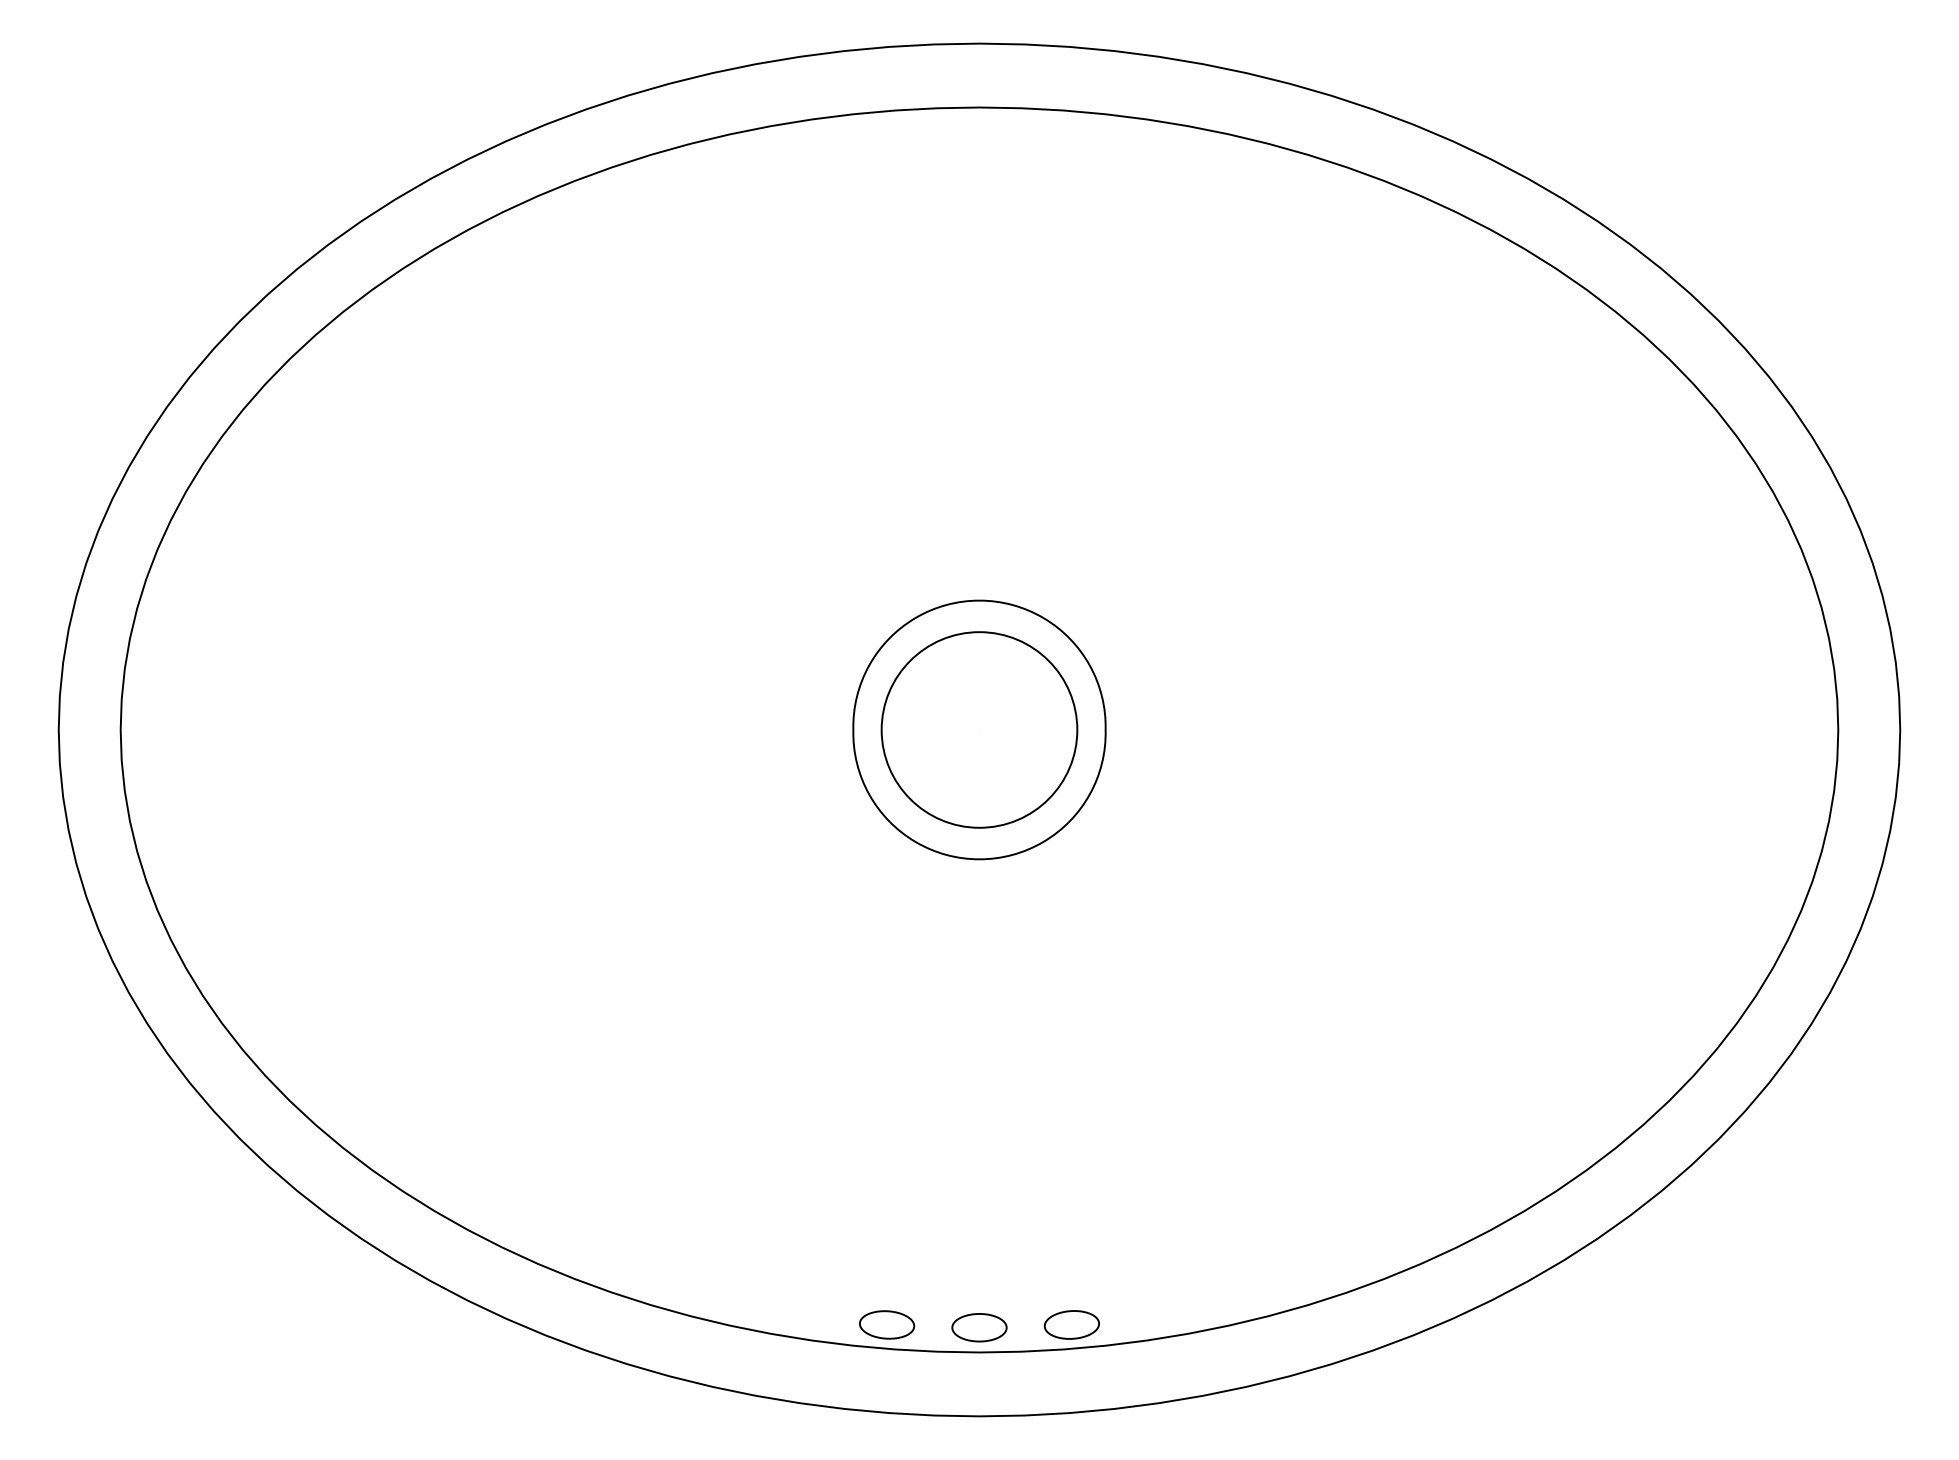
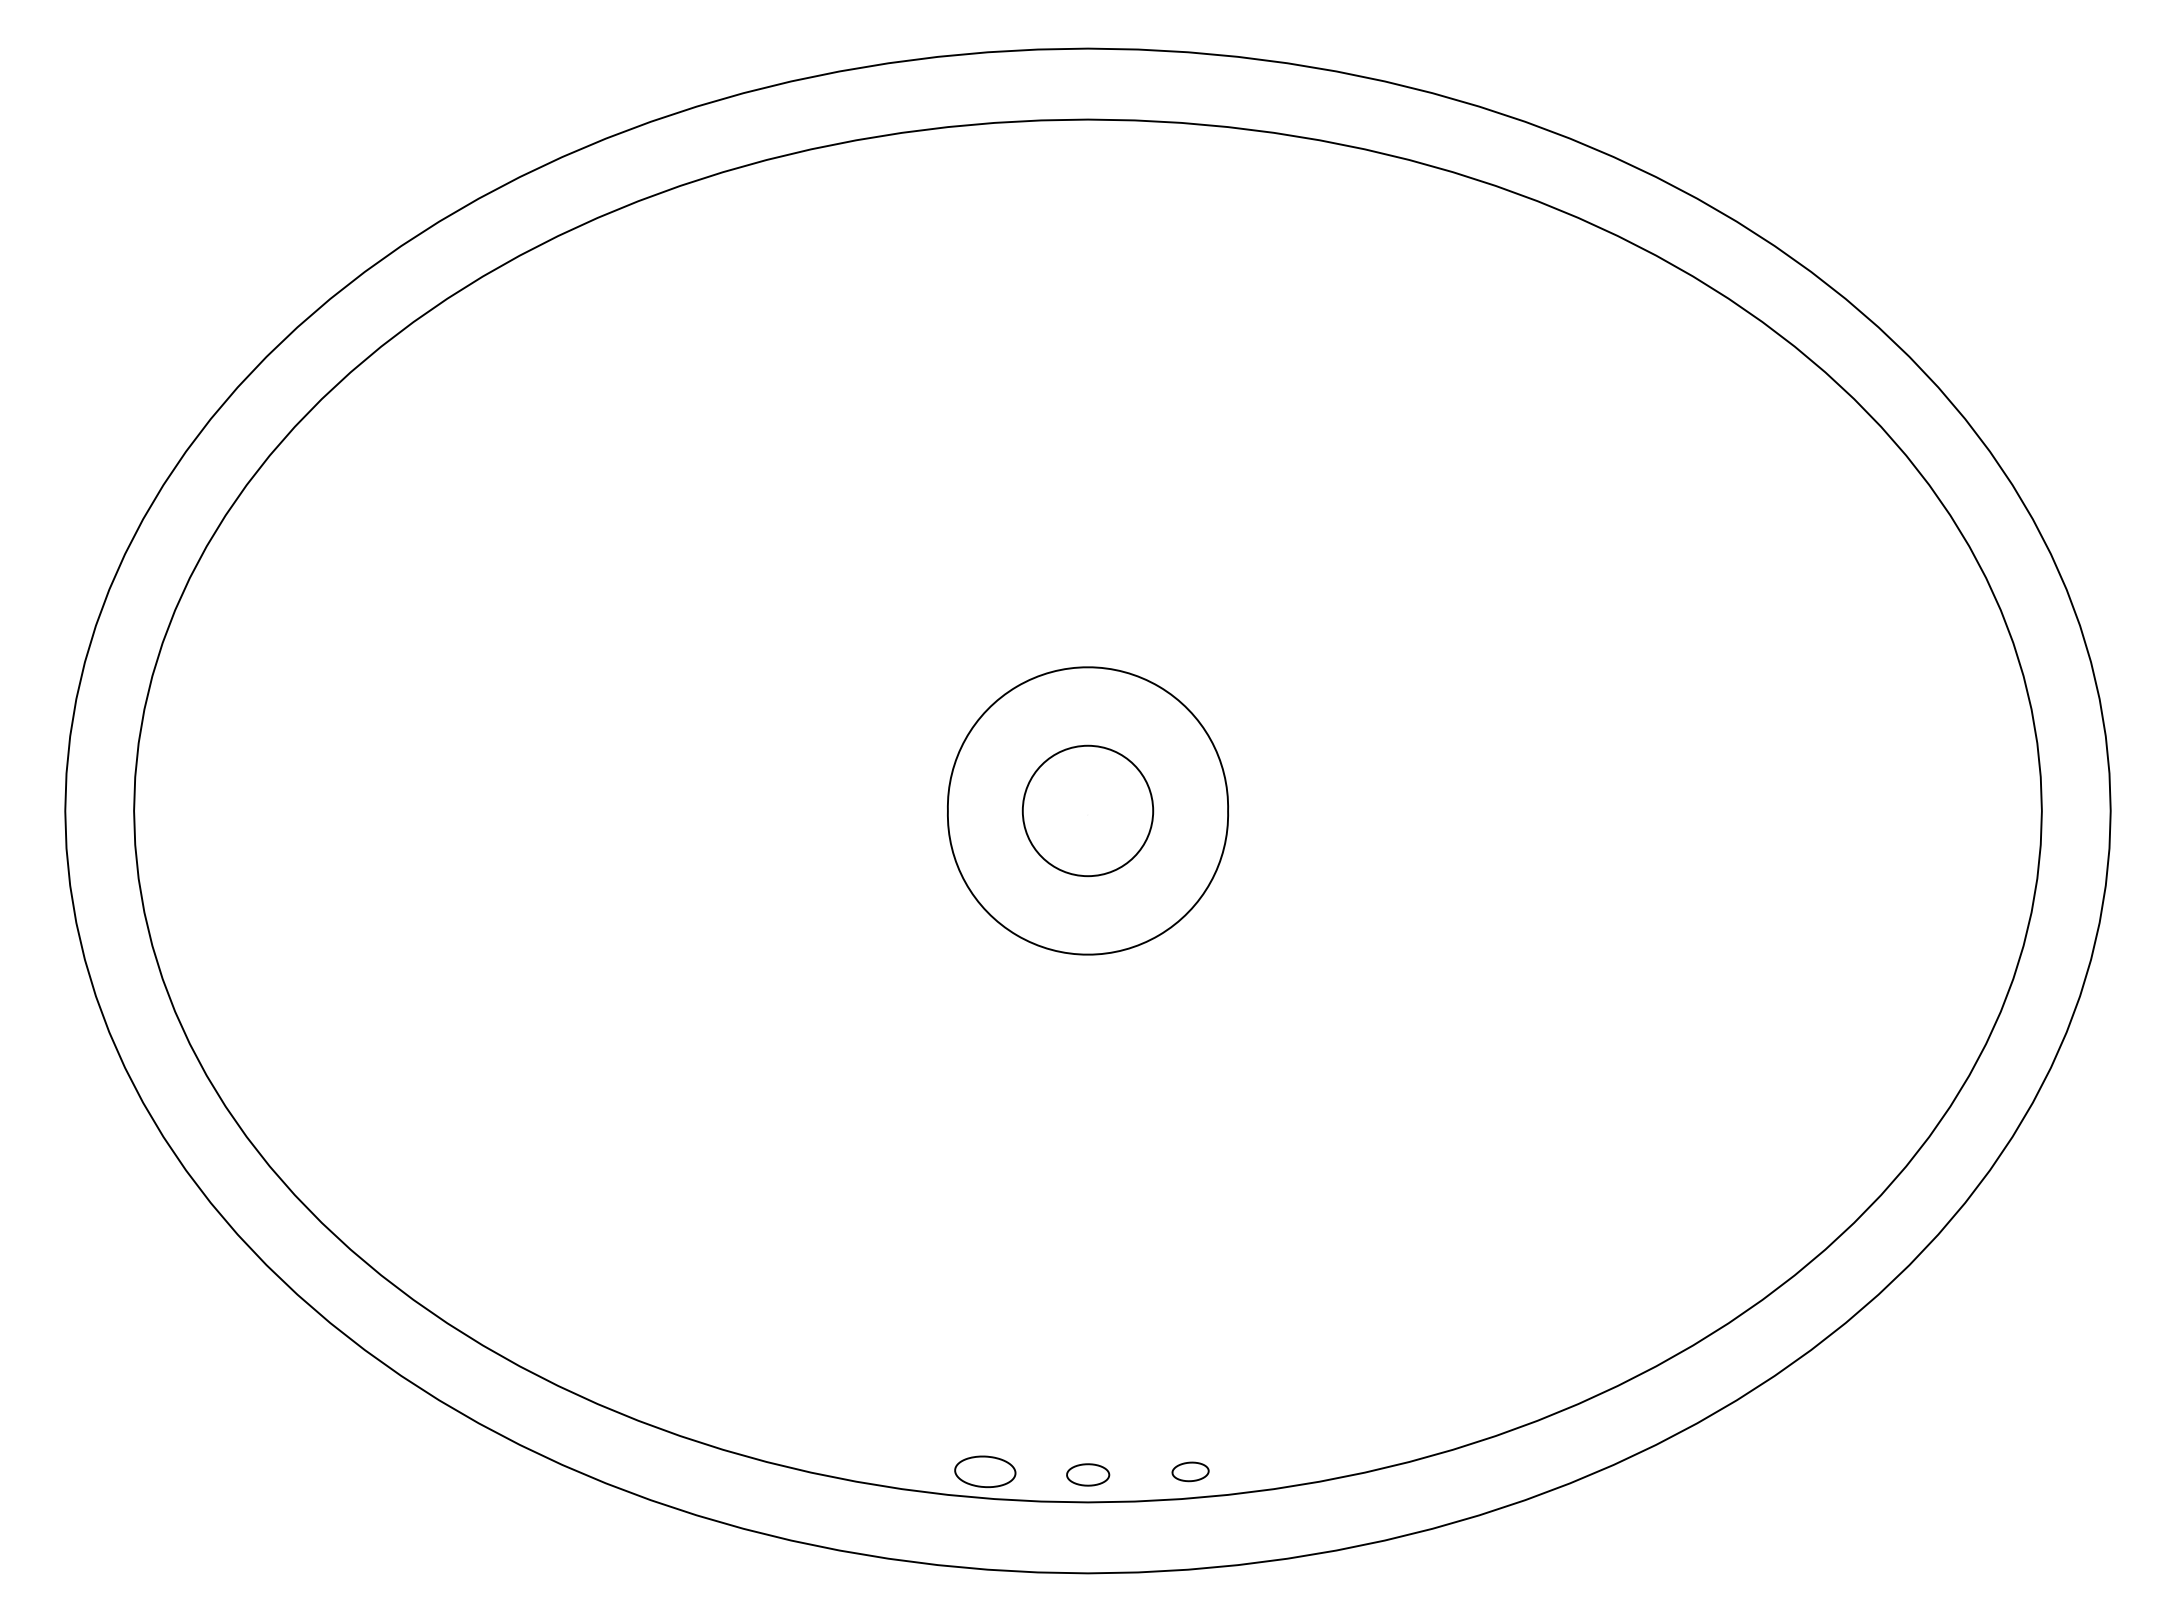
circle: (979, 729) -> (1087, 810), size x0.6
part: (1071, 1324) -> (1190, 1471), size x0.6
part: (979, 1327) -> (1088, 1474), size x0.7

